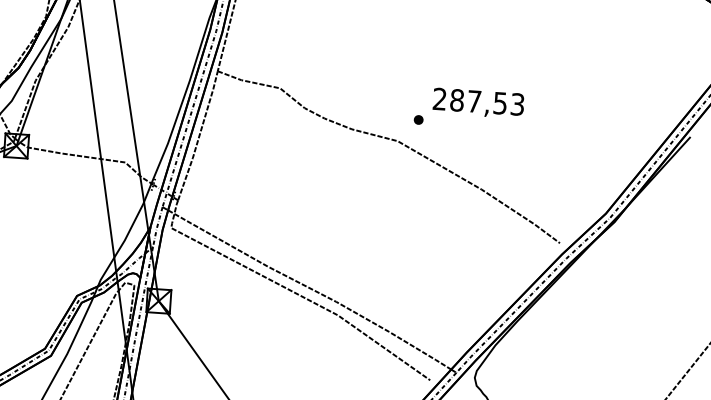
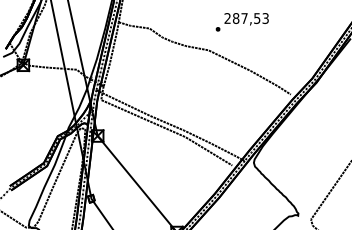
text: (467, 109) -> (241, 22), moved

